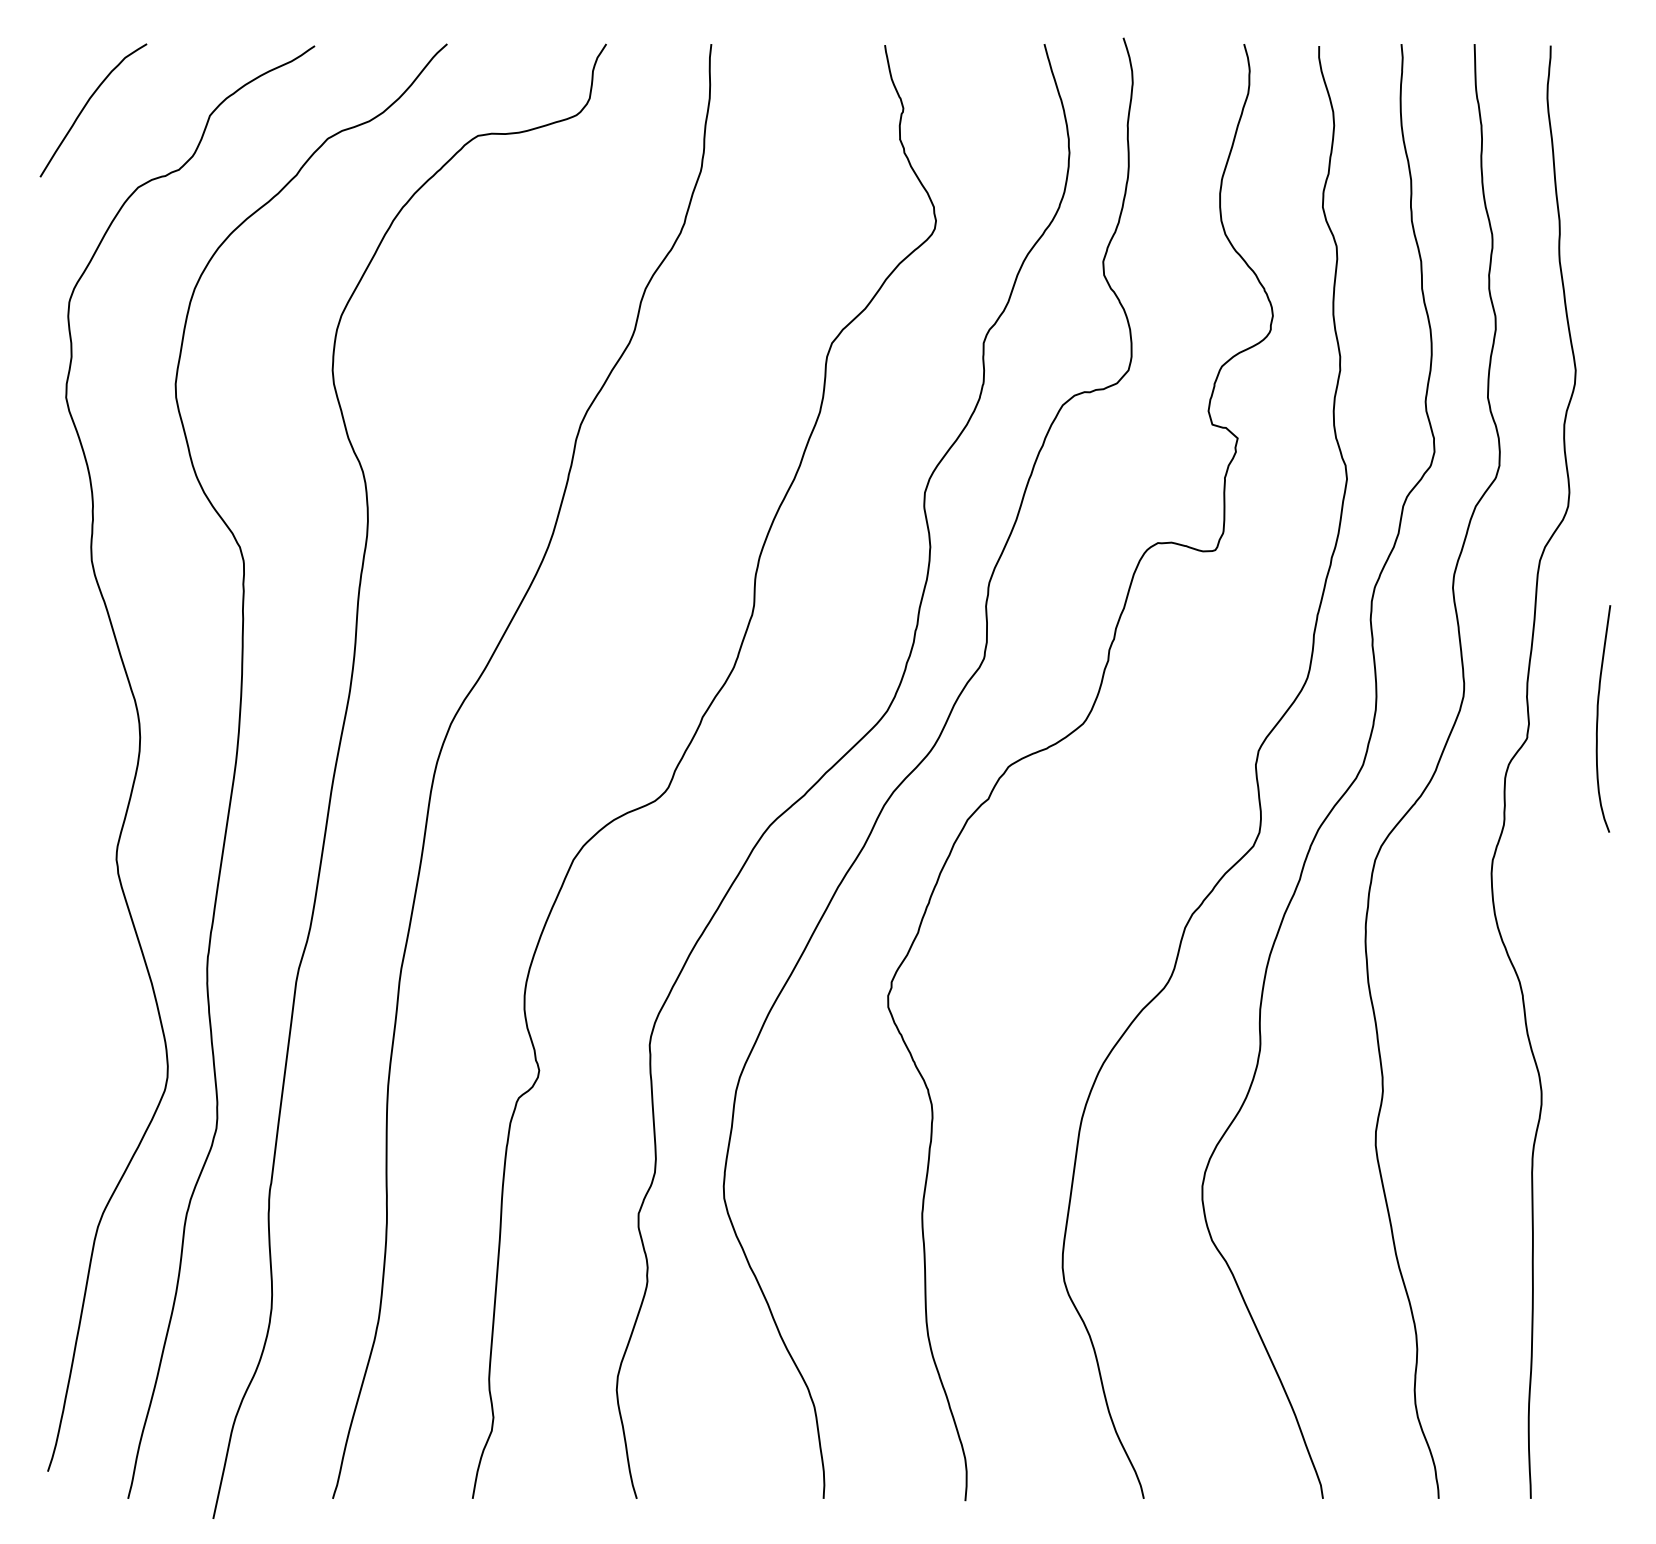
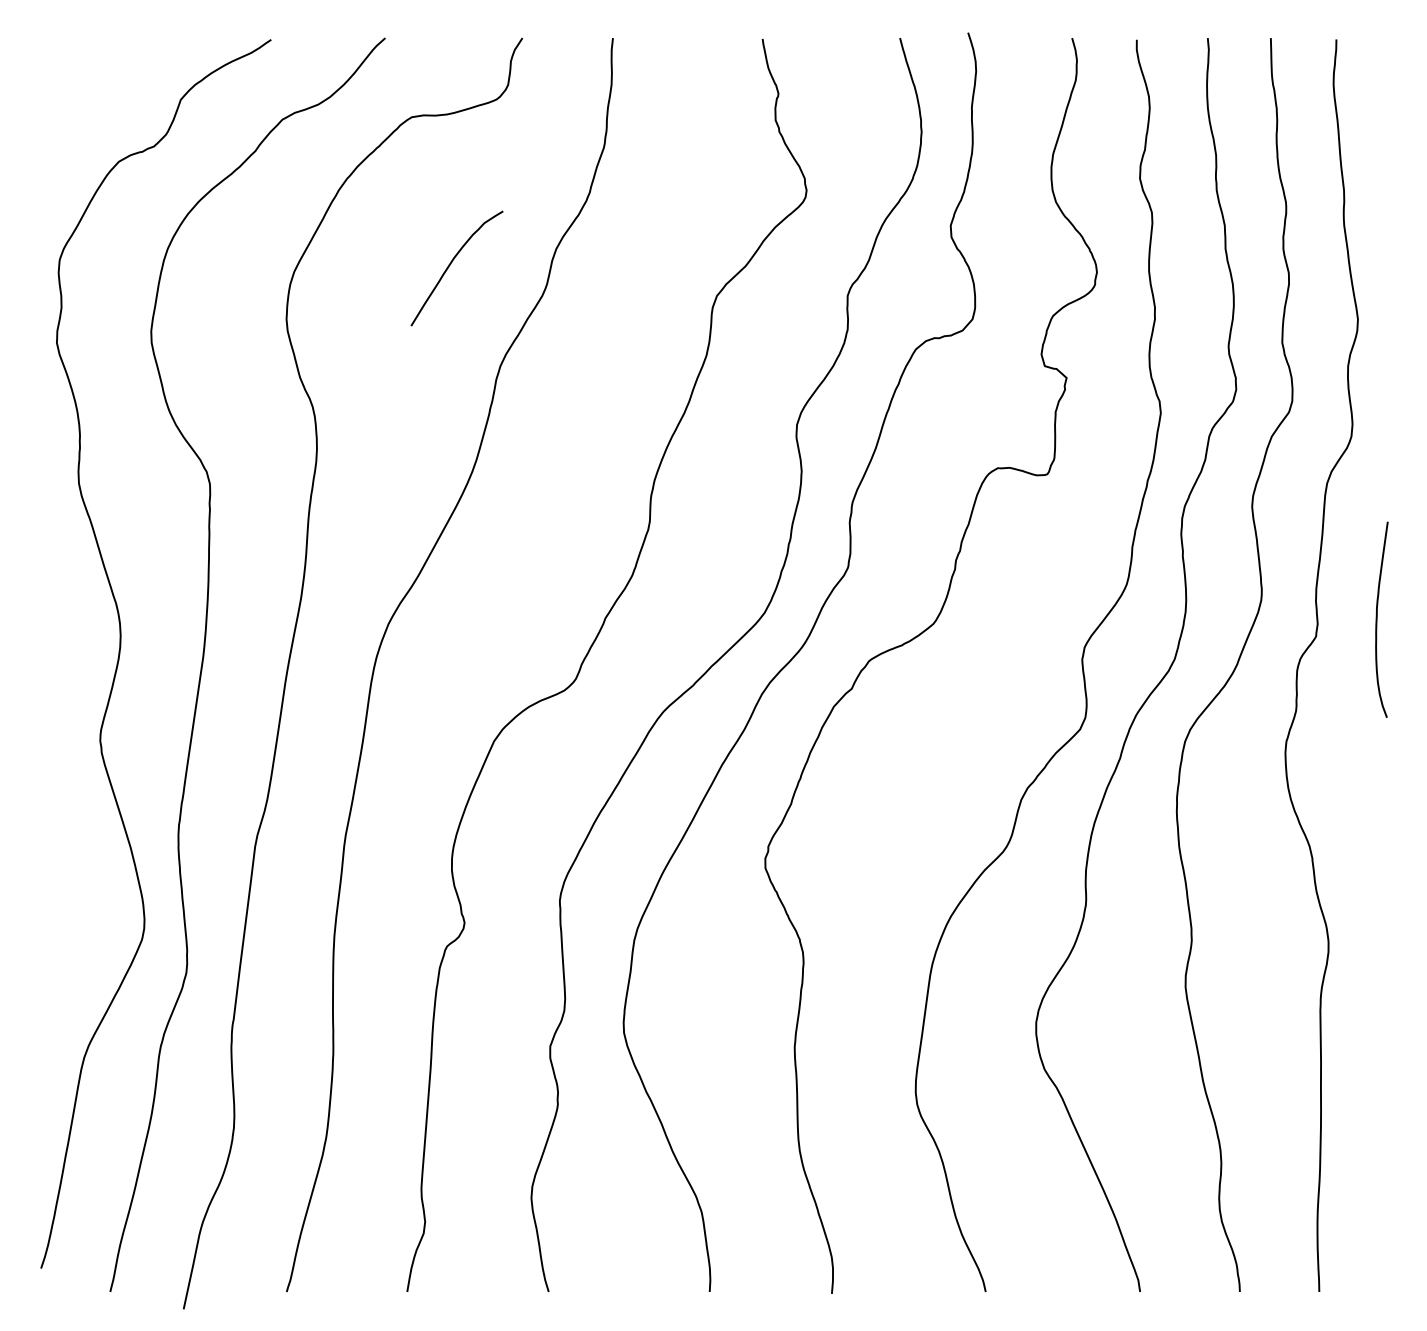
curve: (87, 104) -> (451, 263), moved

